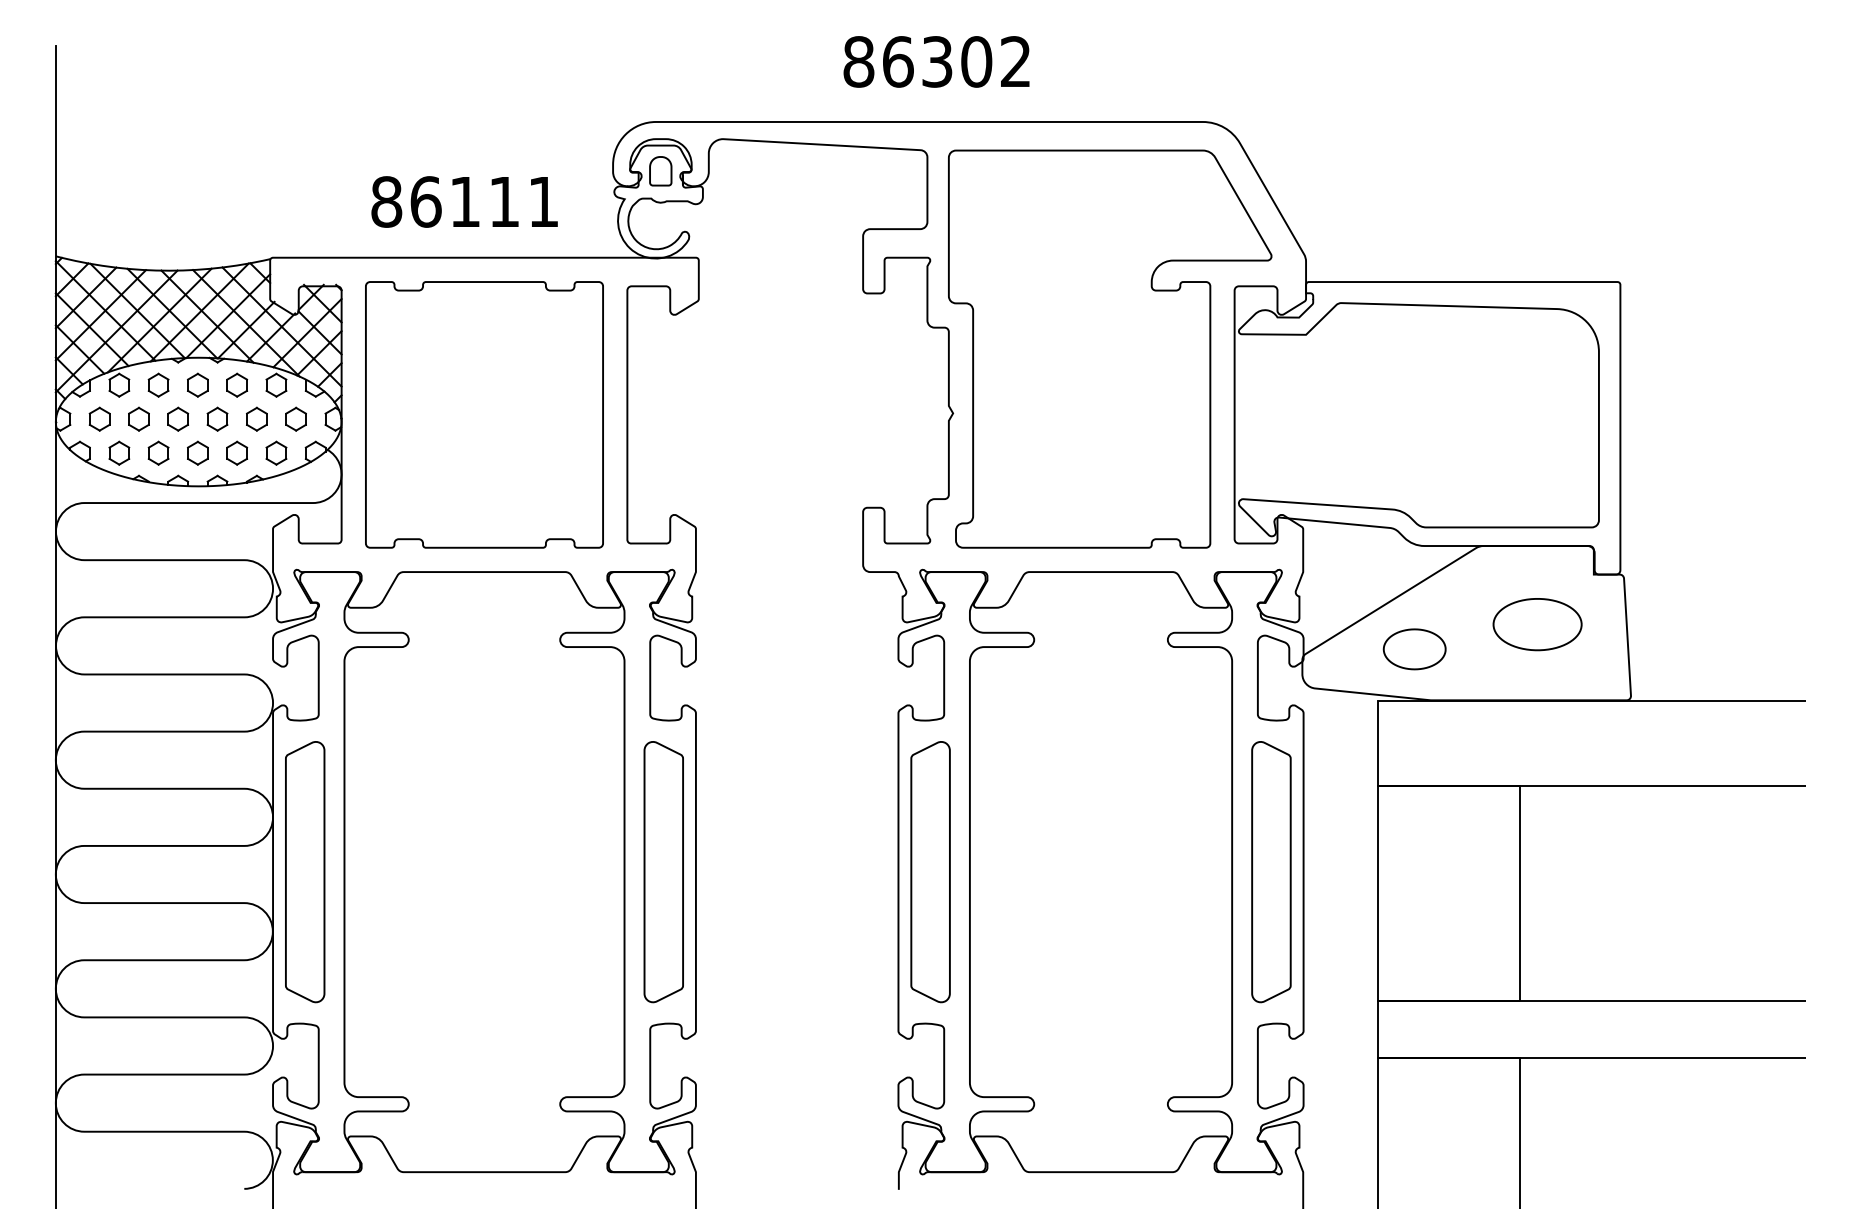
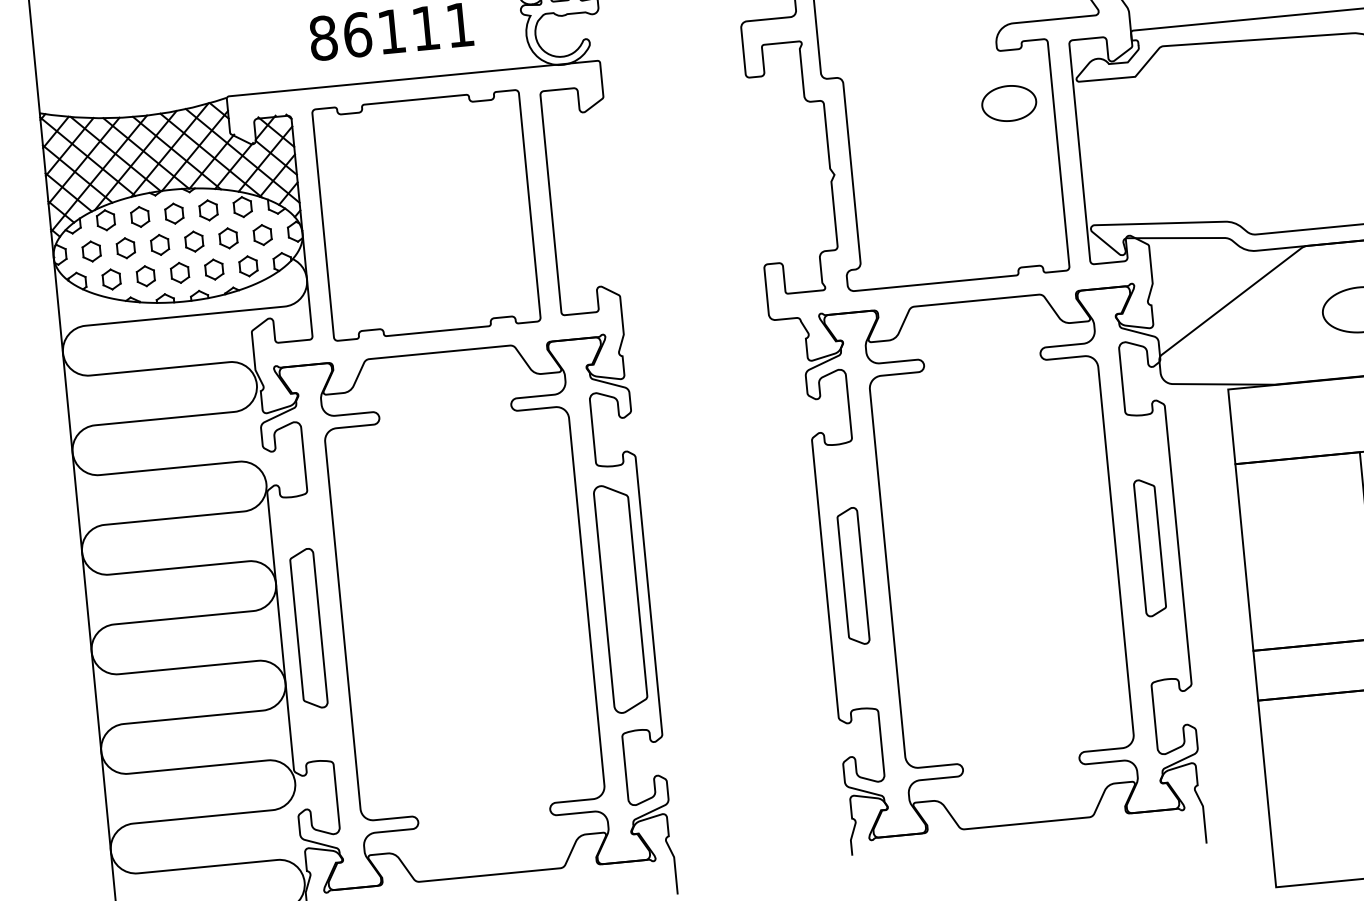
part: (1414, 649) -> (1009, 103), moved
part: (305, 872) -> (308, 629), size x0.7
part: (930, 872) -> (853, 576), size x0.6
part: (1271, 872) -> (1150, 548), size x0.6

